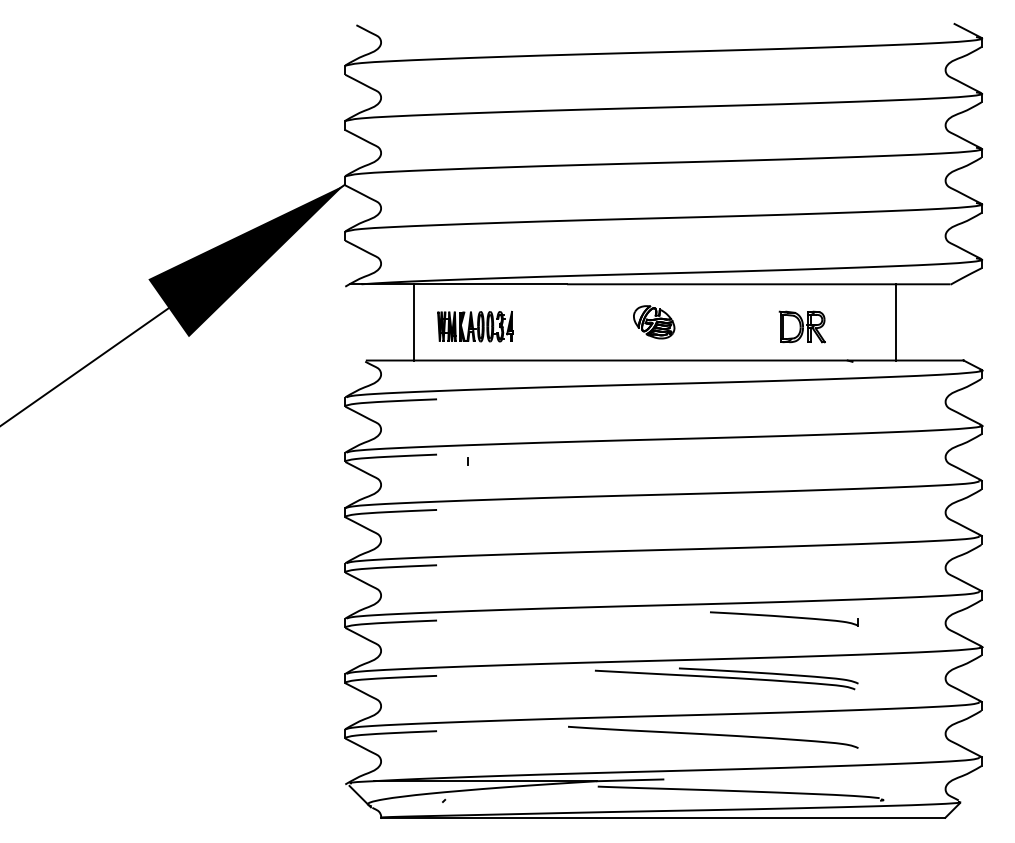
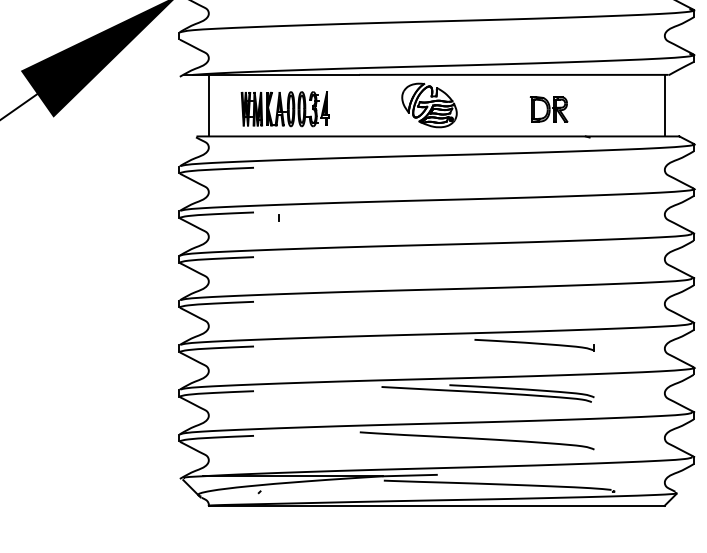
line: (414, 322) -> (209, 105), moved
part: (653, 322) -> (428, 105), size x1.67
line: (896, 322) -> (664, 105), moved
part: (475, 326) -> (285, 108), size x1.43

